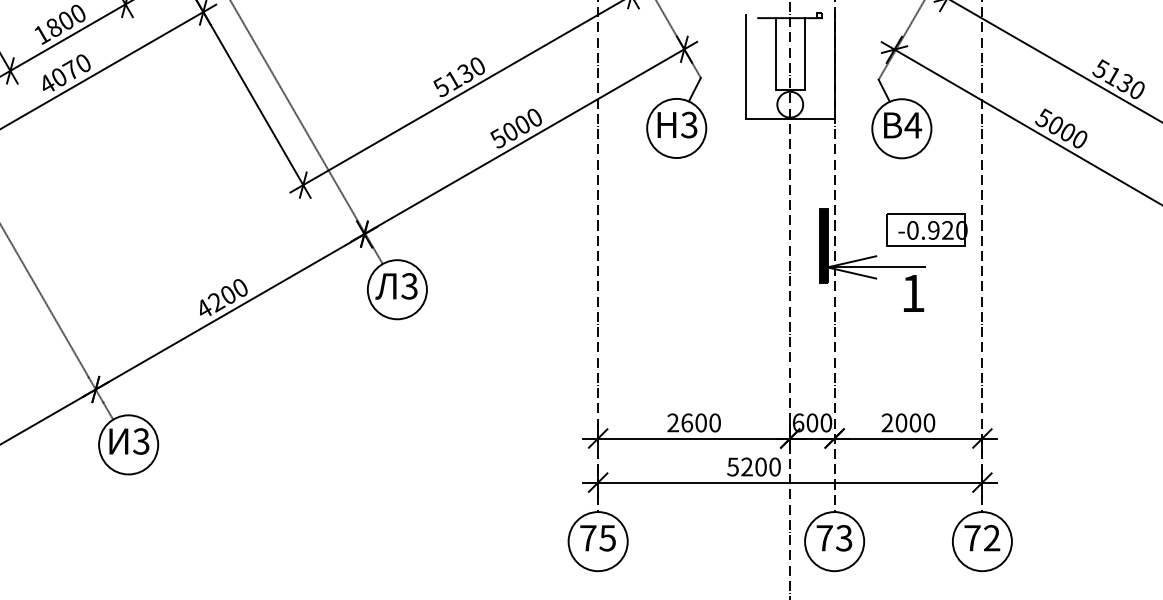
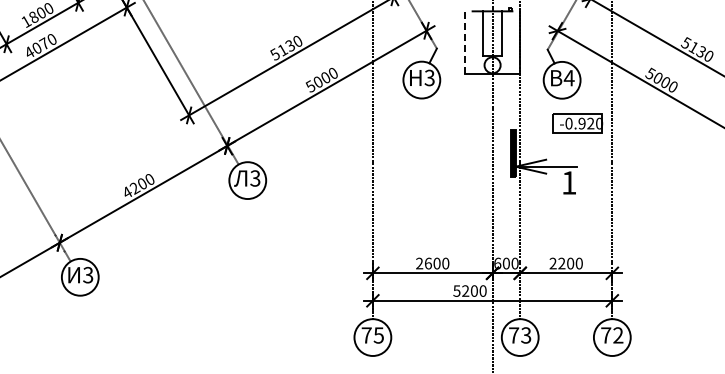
line: (745, 66) -> (464, 41), solid -> dashed
part: (926, 230) -> (577, 123), moved
text: (900, 422) -> (561, 263), 2000 -> 2200

